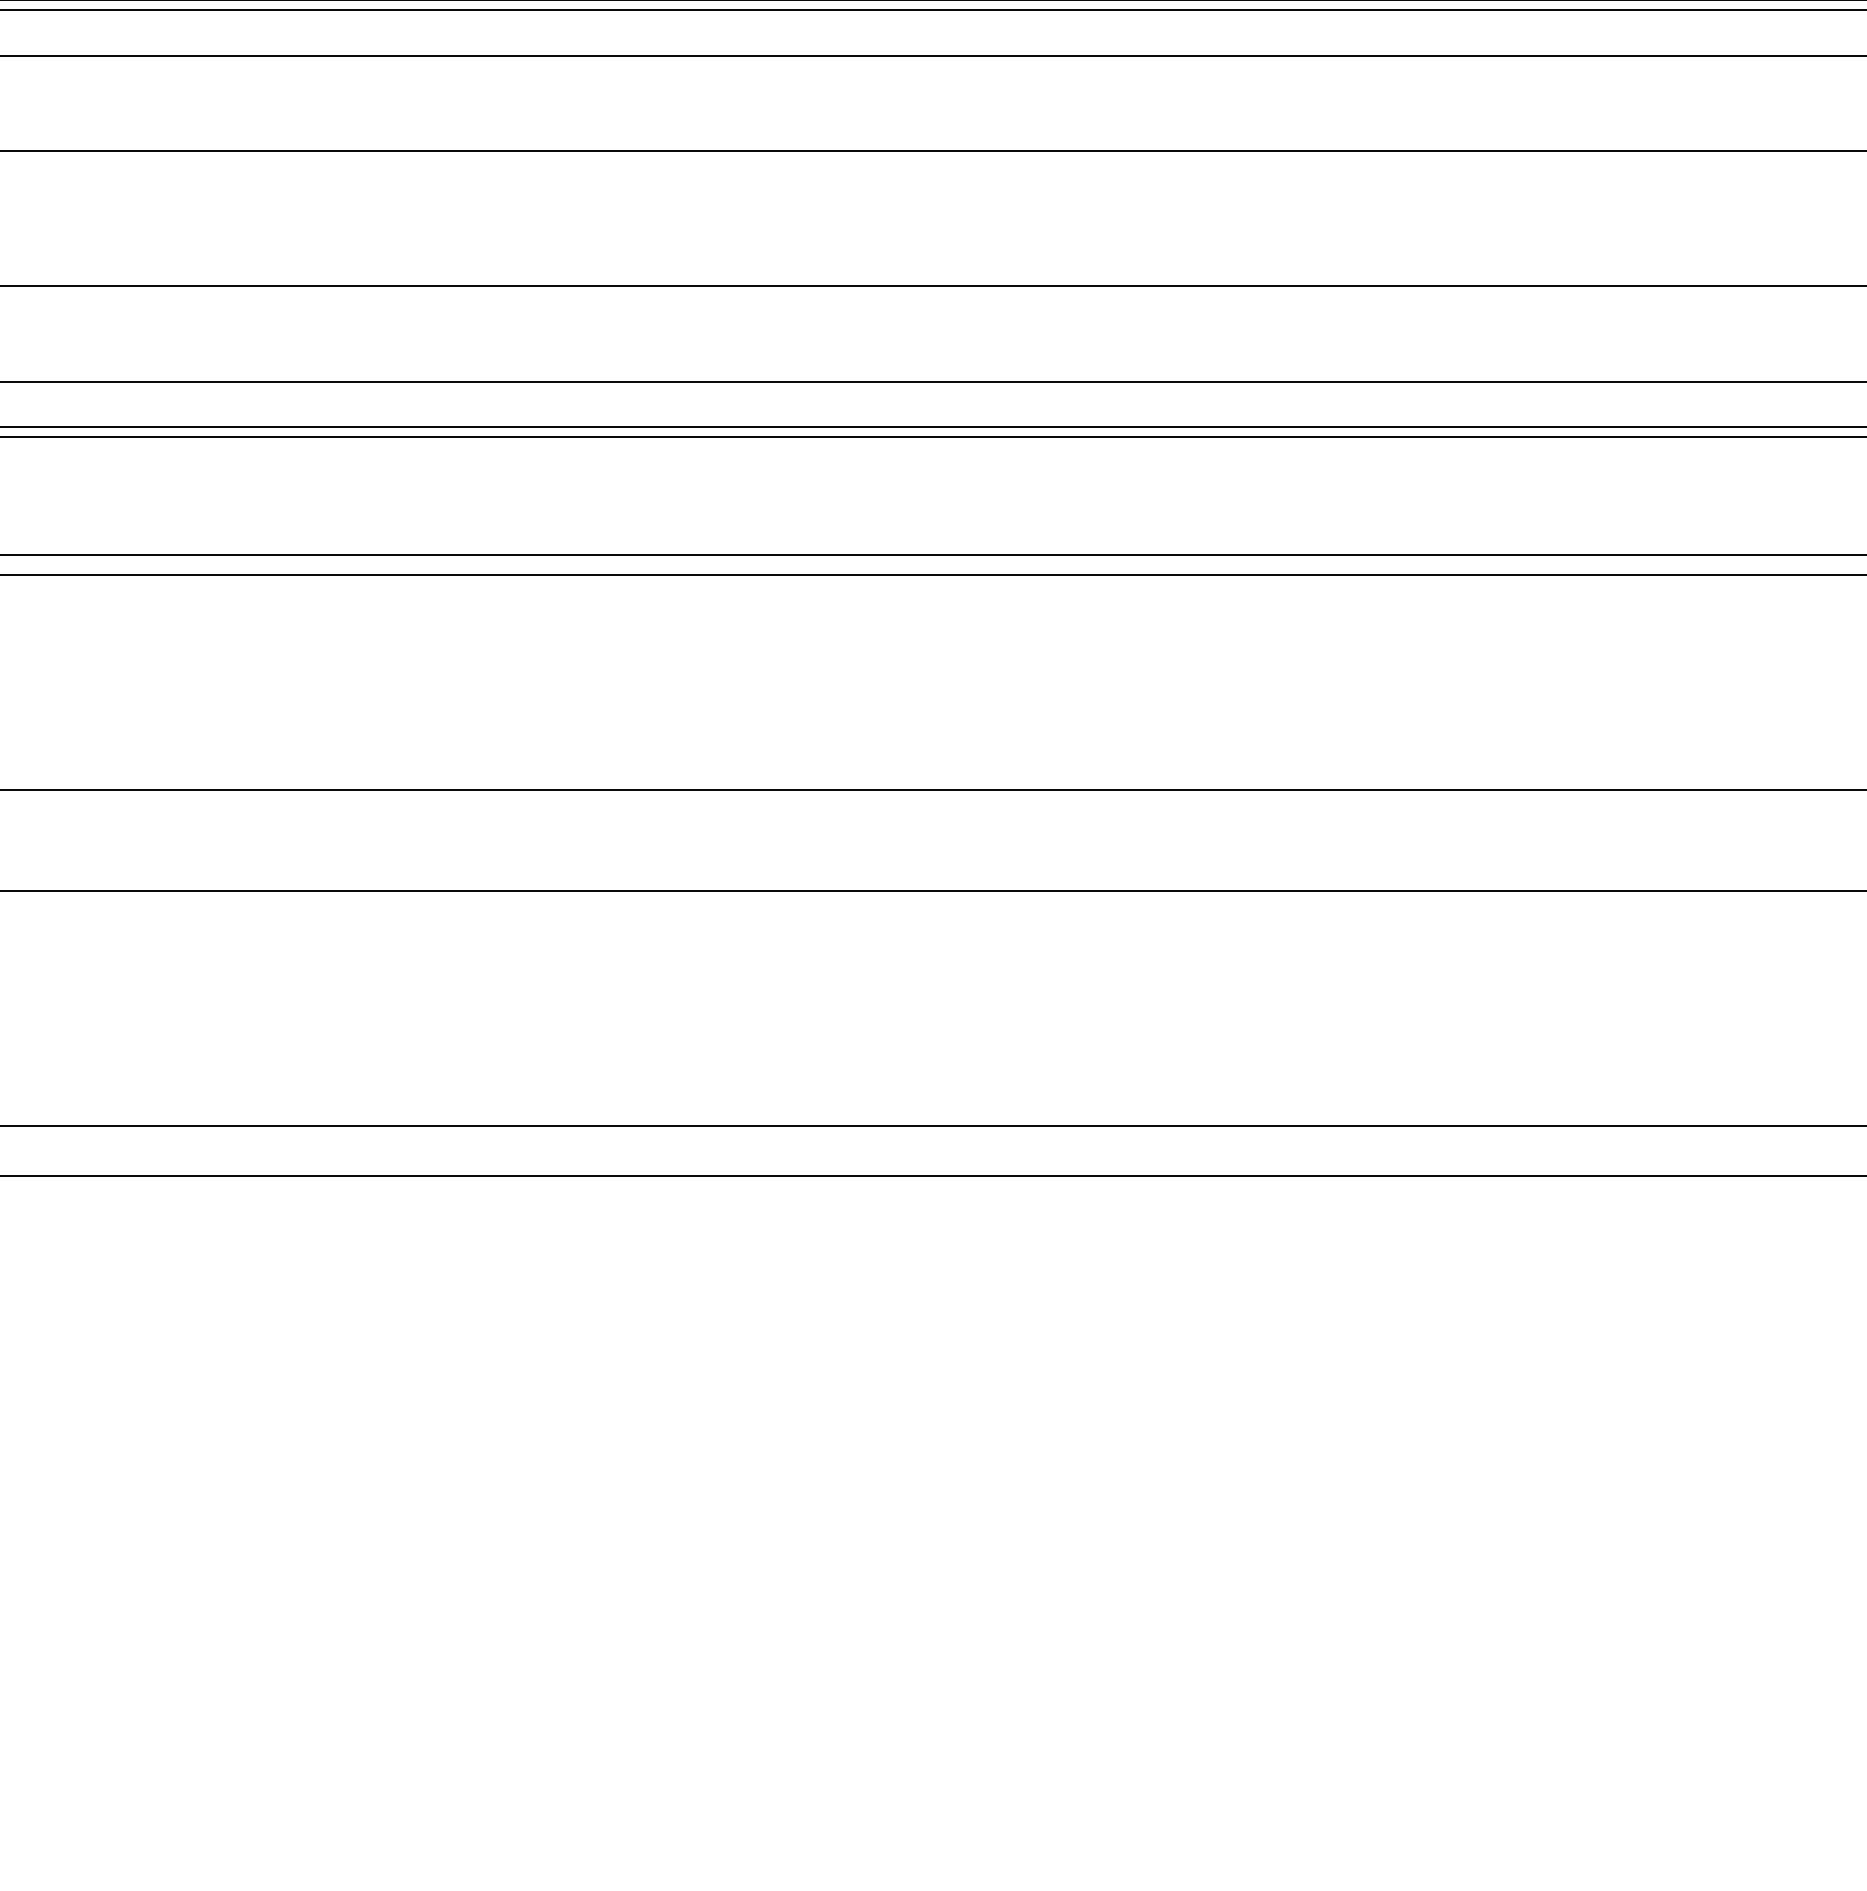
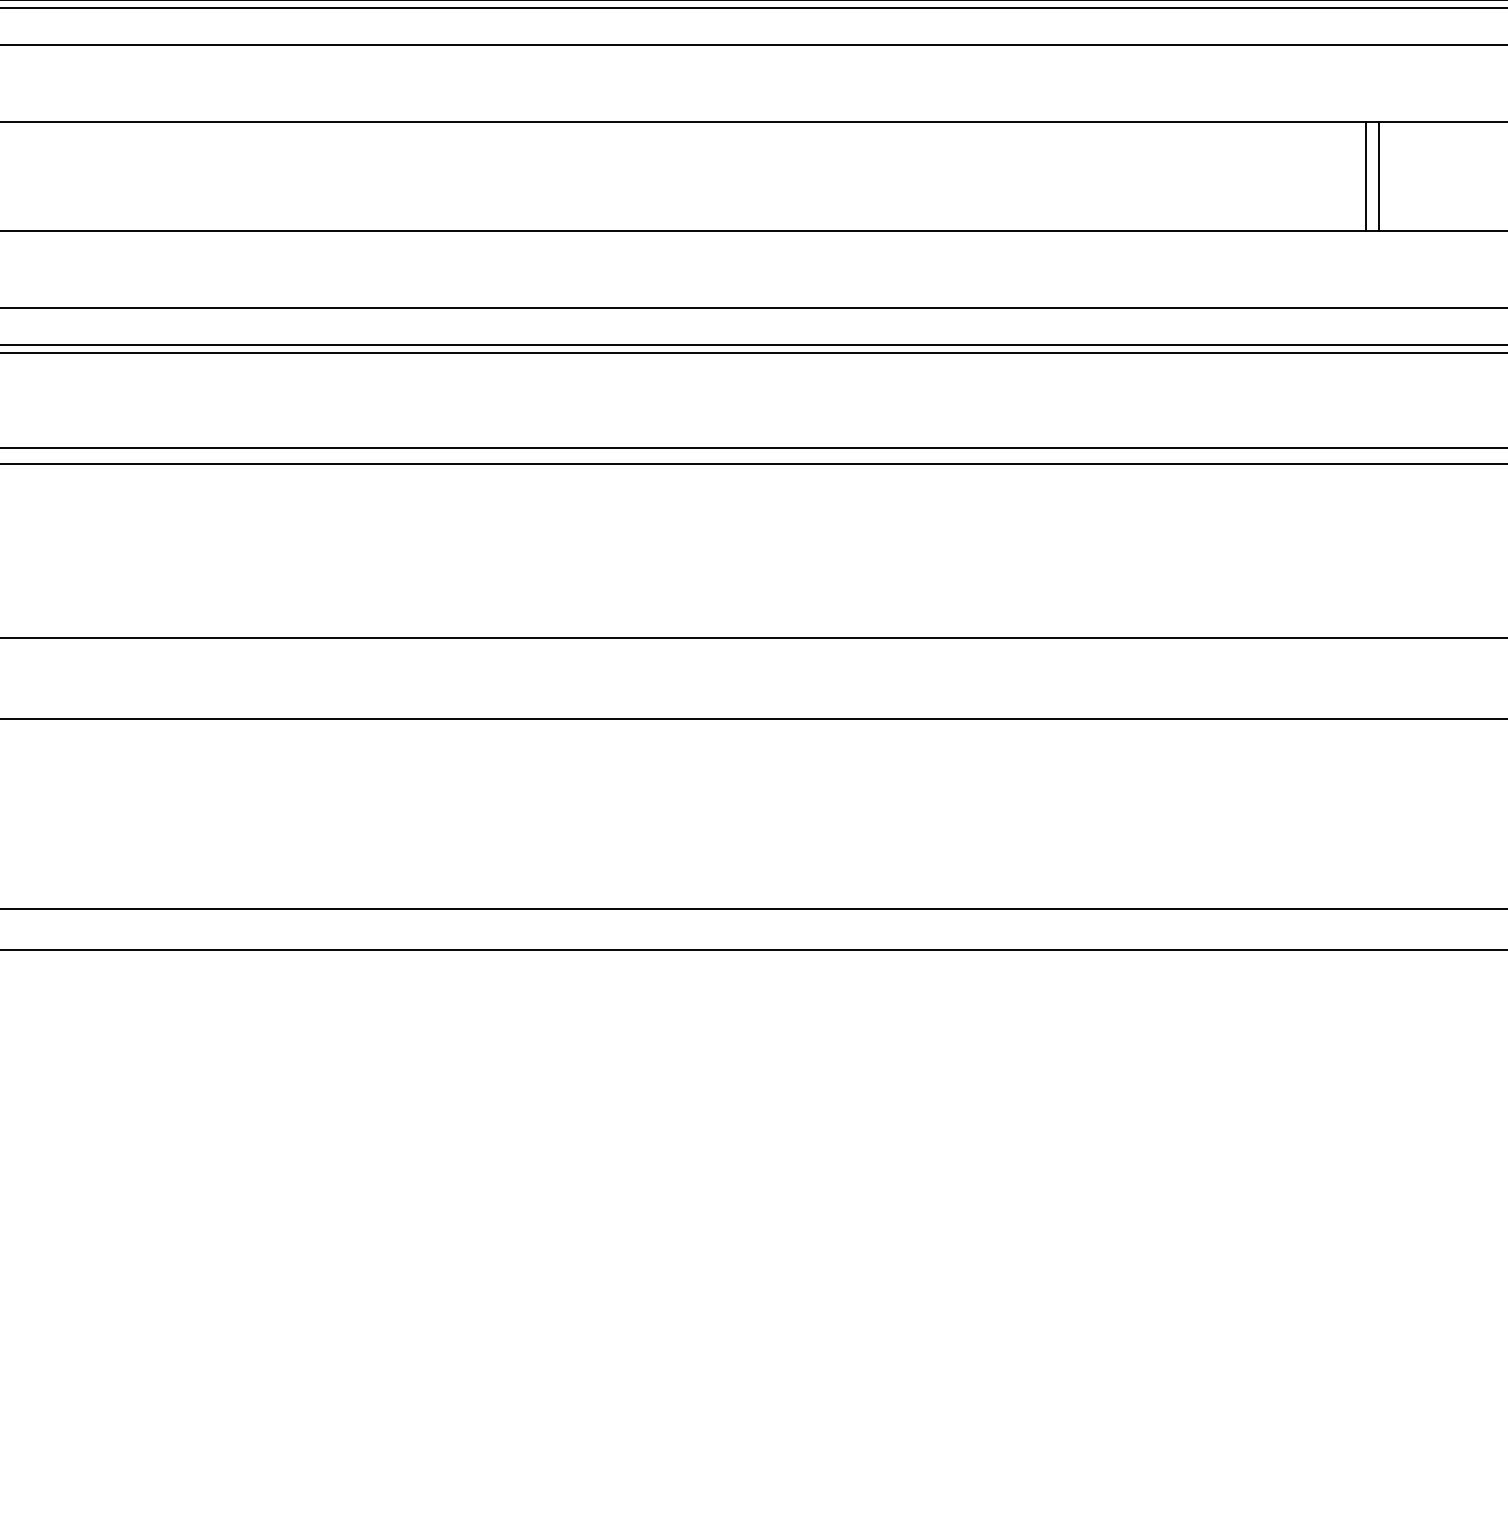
line: (1691, 218) -> (1366, 176), added
line: (1707, 218) -> (1379, 176), added

